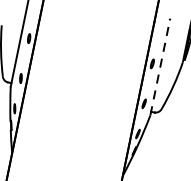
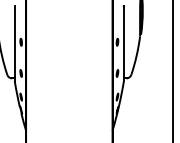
line: (159, 67) -> (123, 43), dashed -> solid

